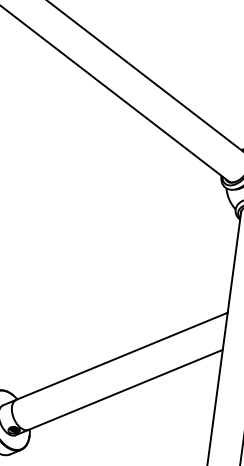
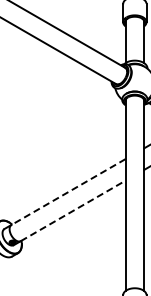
line: (121, 357) -> (68, 192), solid -> dashed
line: (126, 389) -> (73, 210), solid -> dashed

